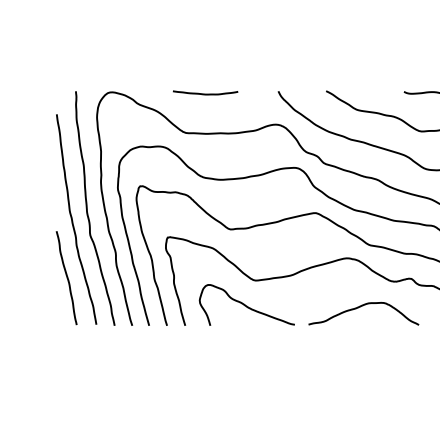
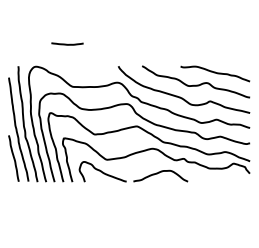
line: (205, 91) -> (67, 43), moved

